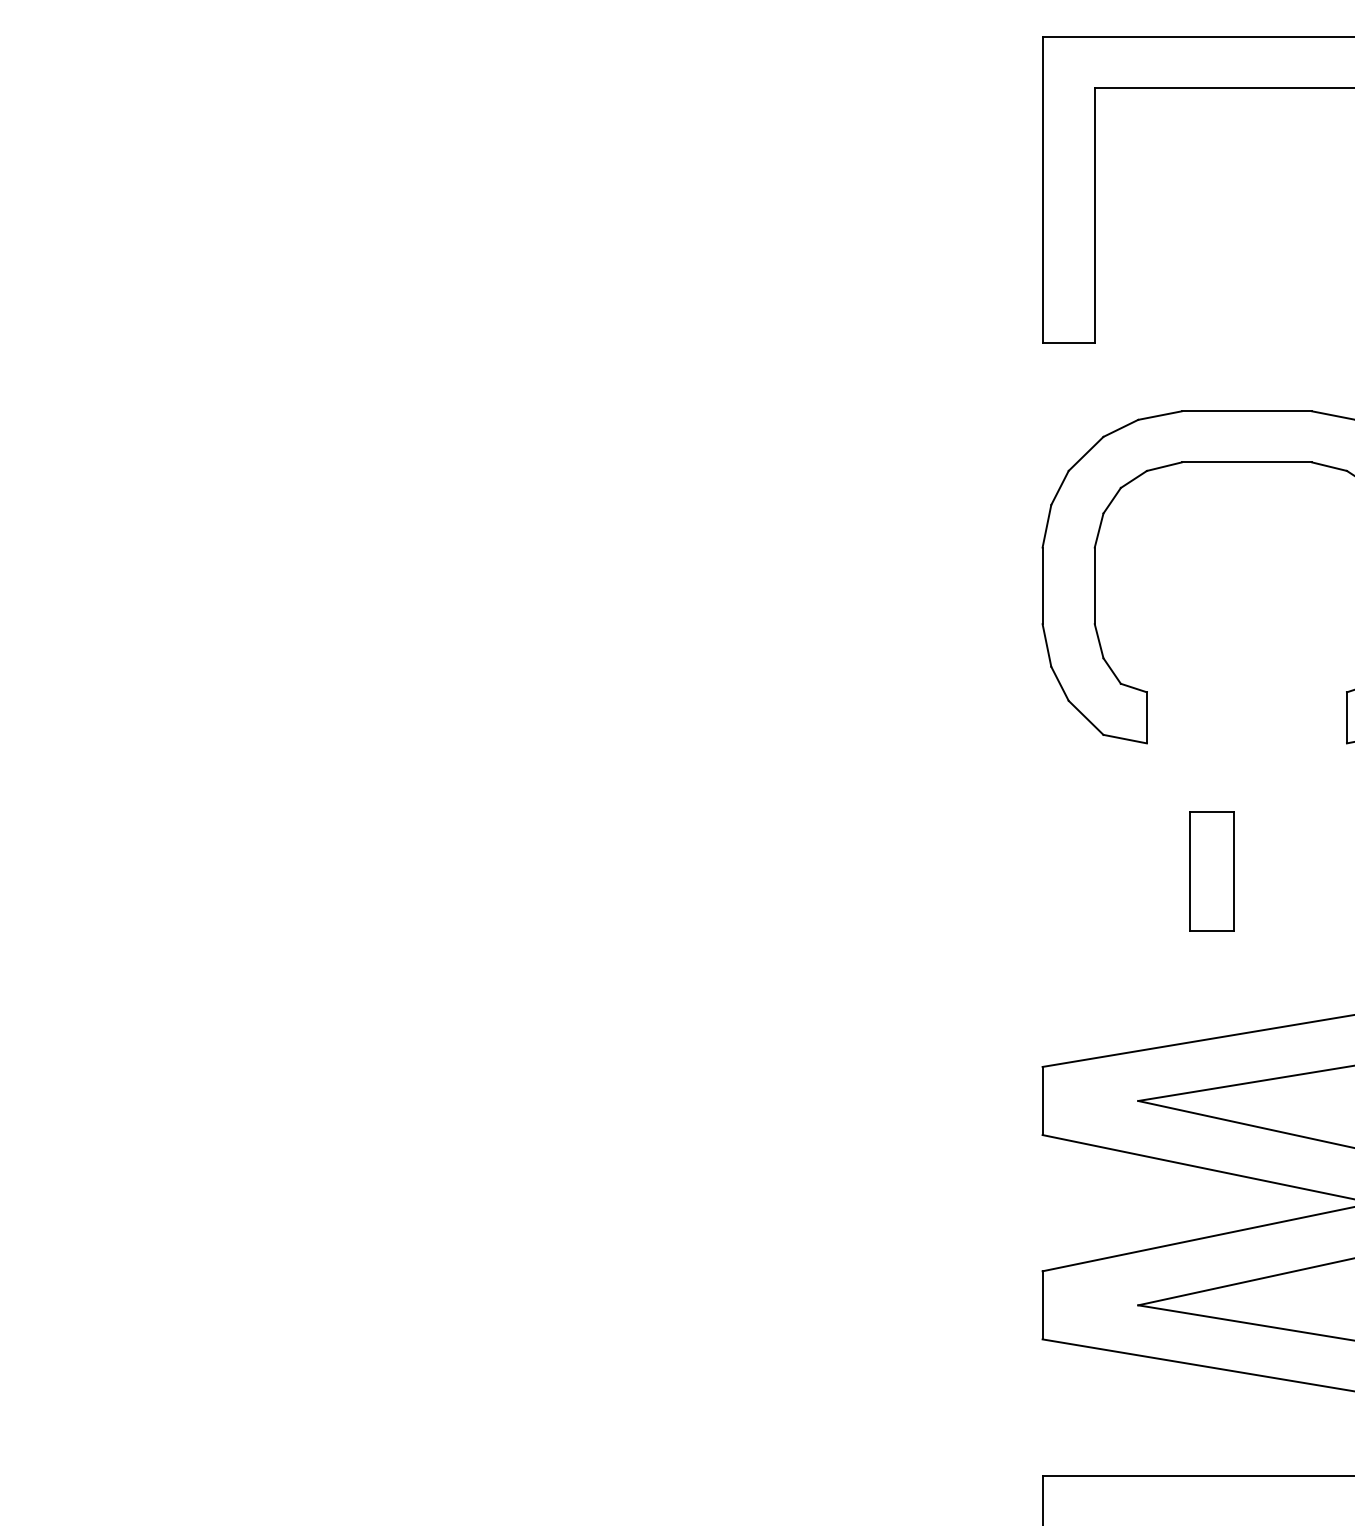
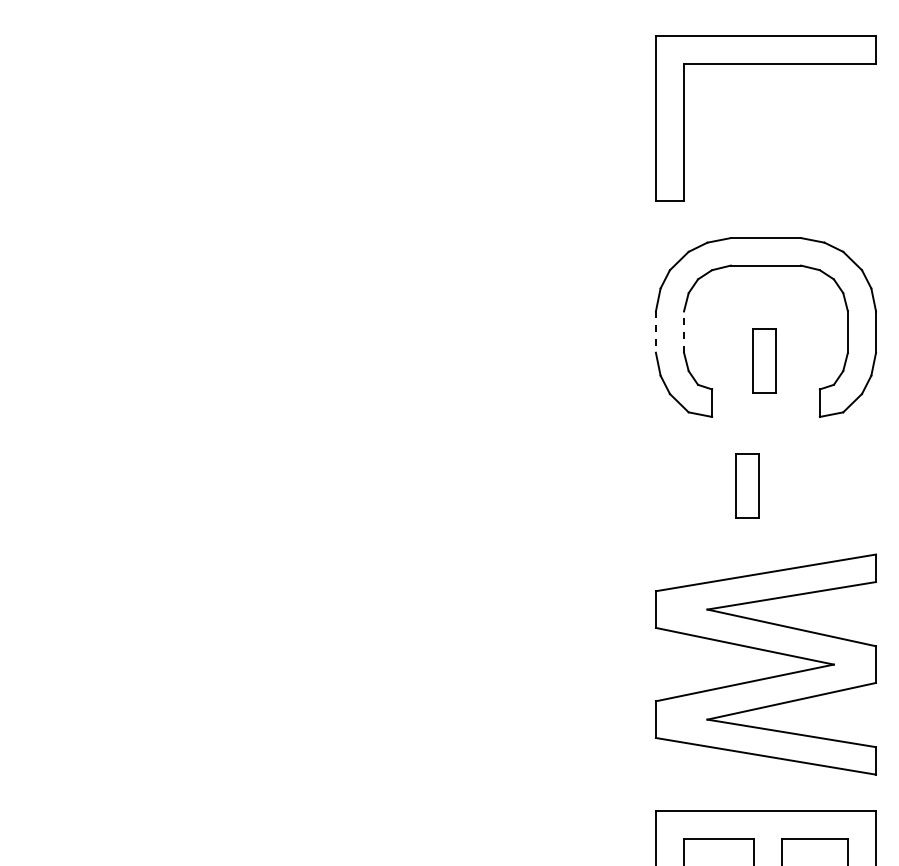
line: (1041, 586) -> (655, 332), solid -> dashed
line: (1095, 586) -> (684, 332), solid -> dashed
part: (1244, 638) -> (764, 360), added

